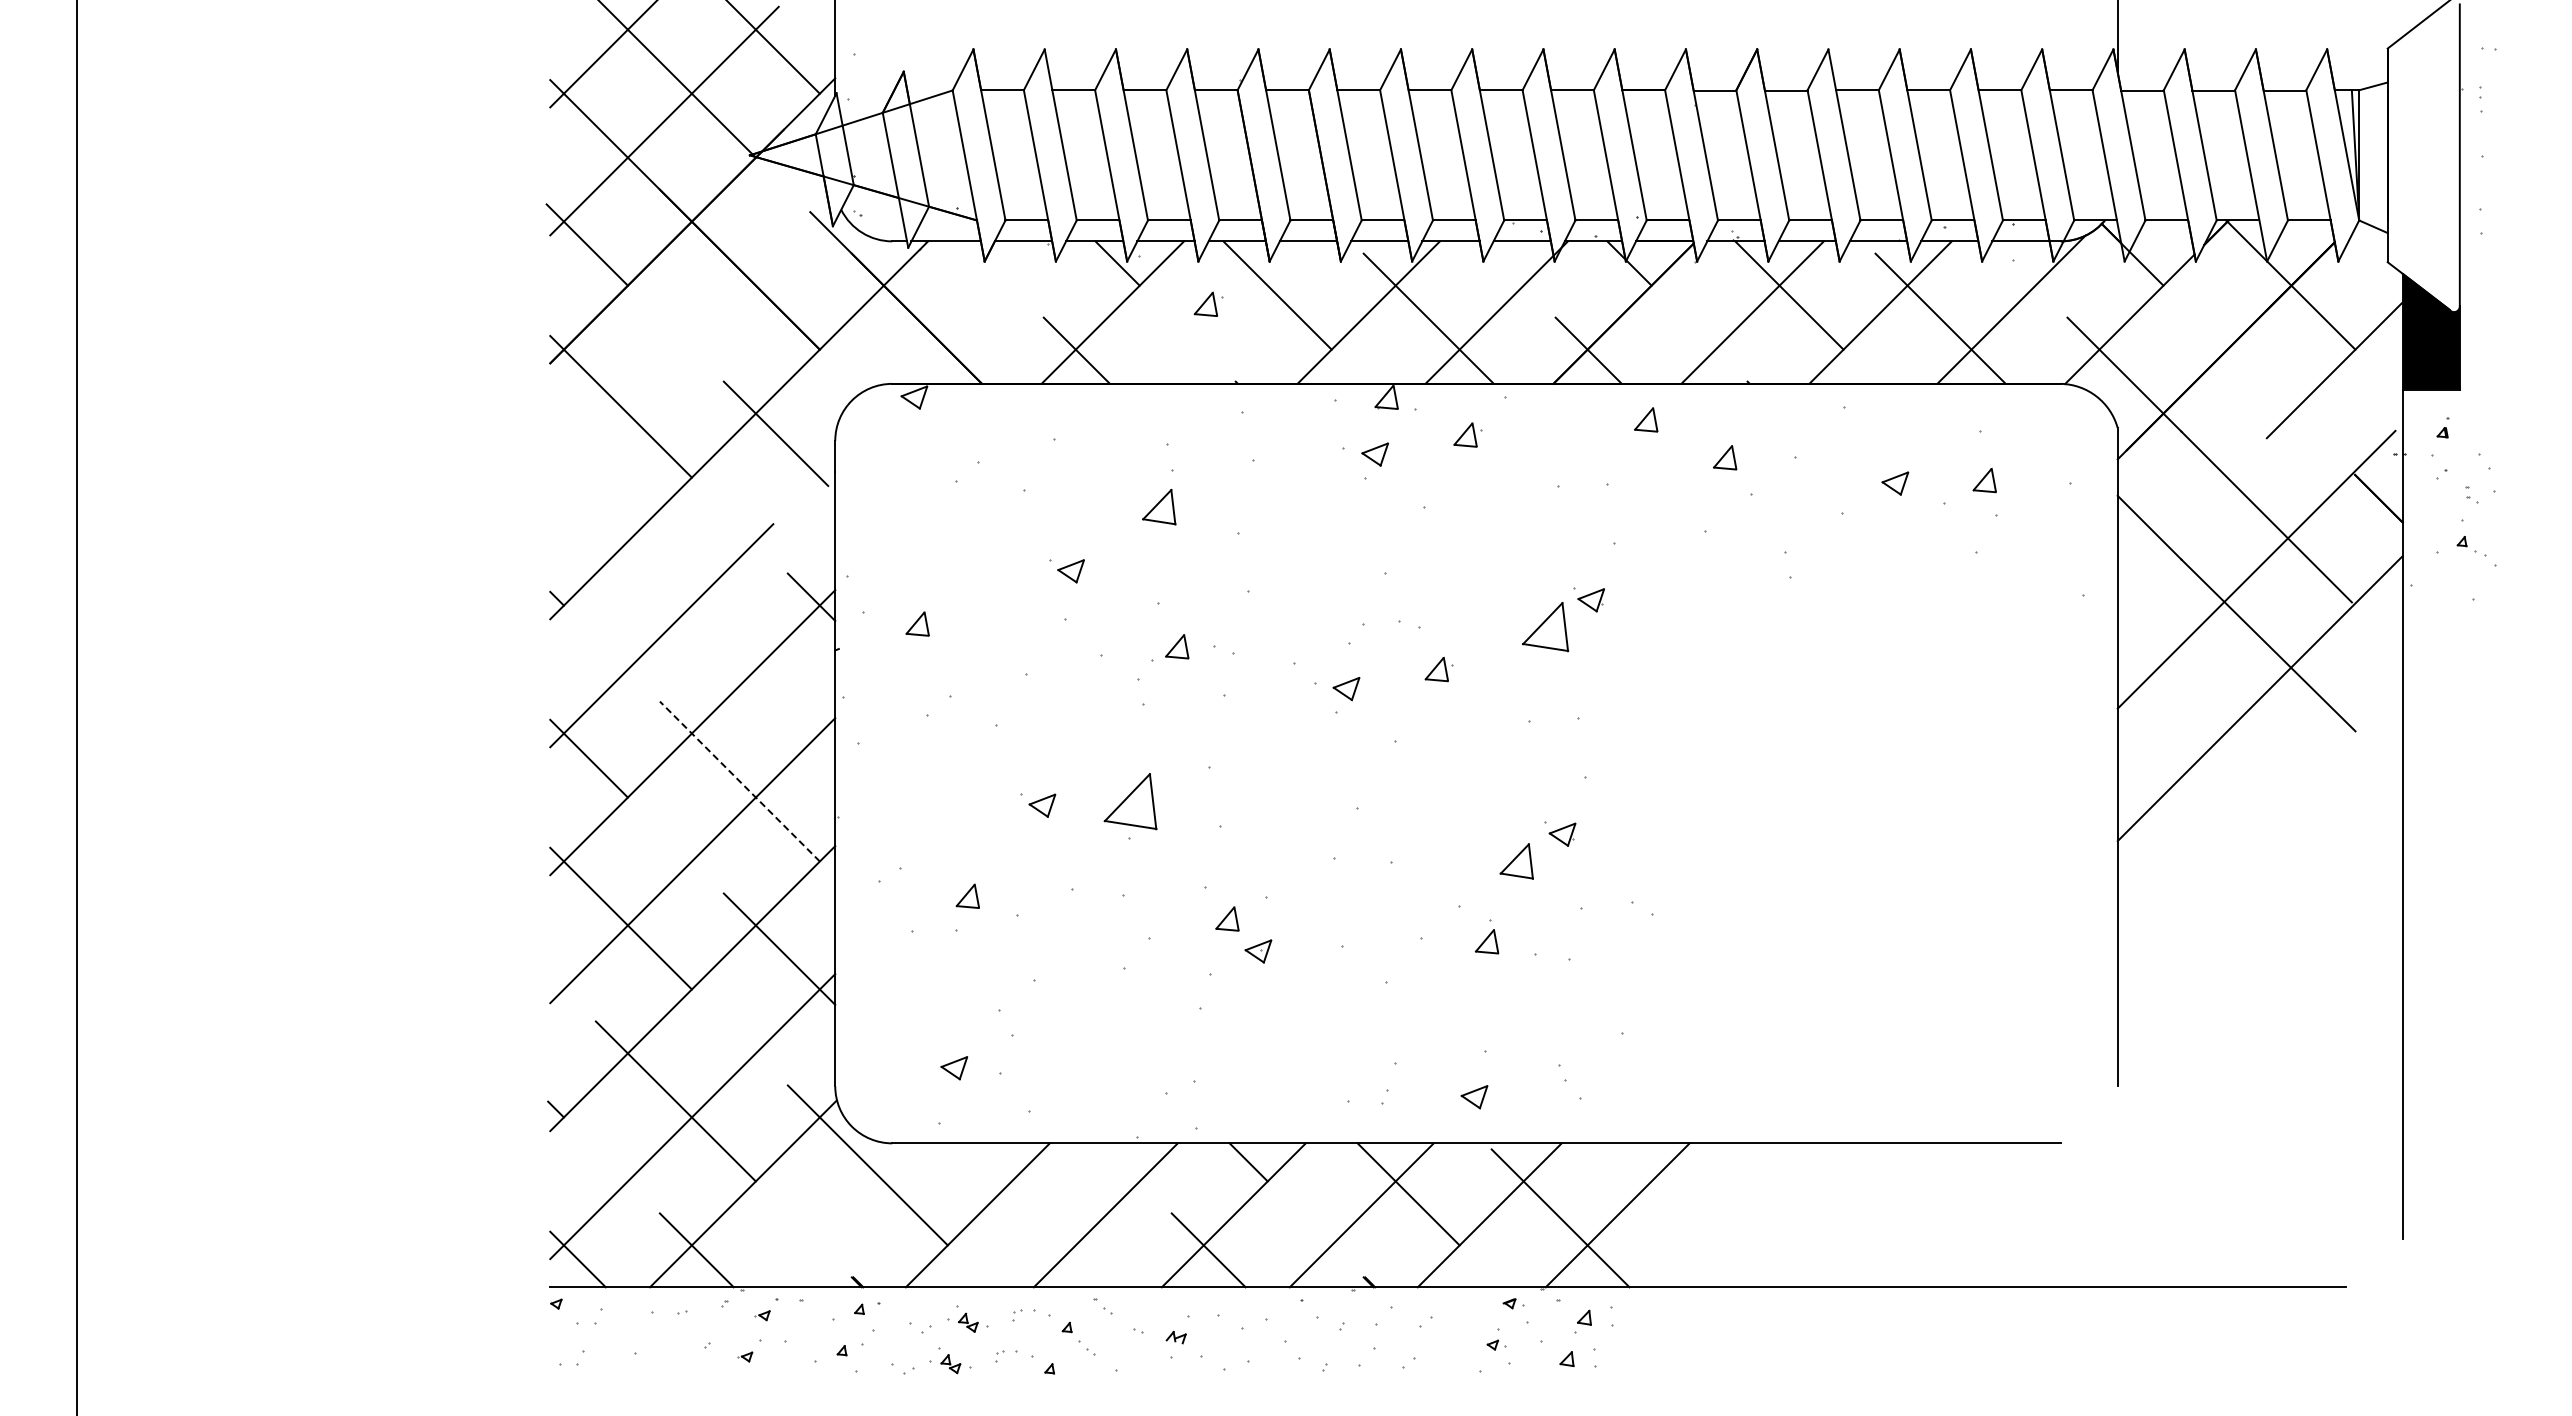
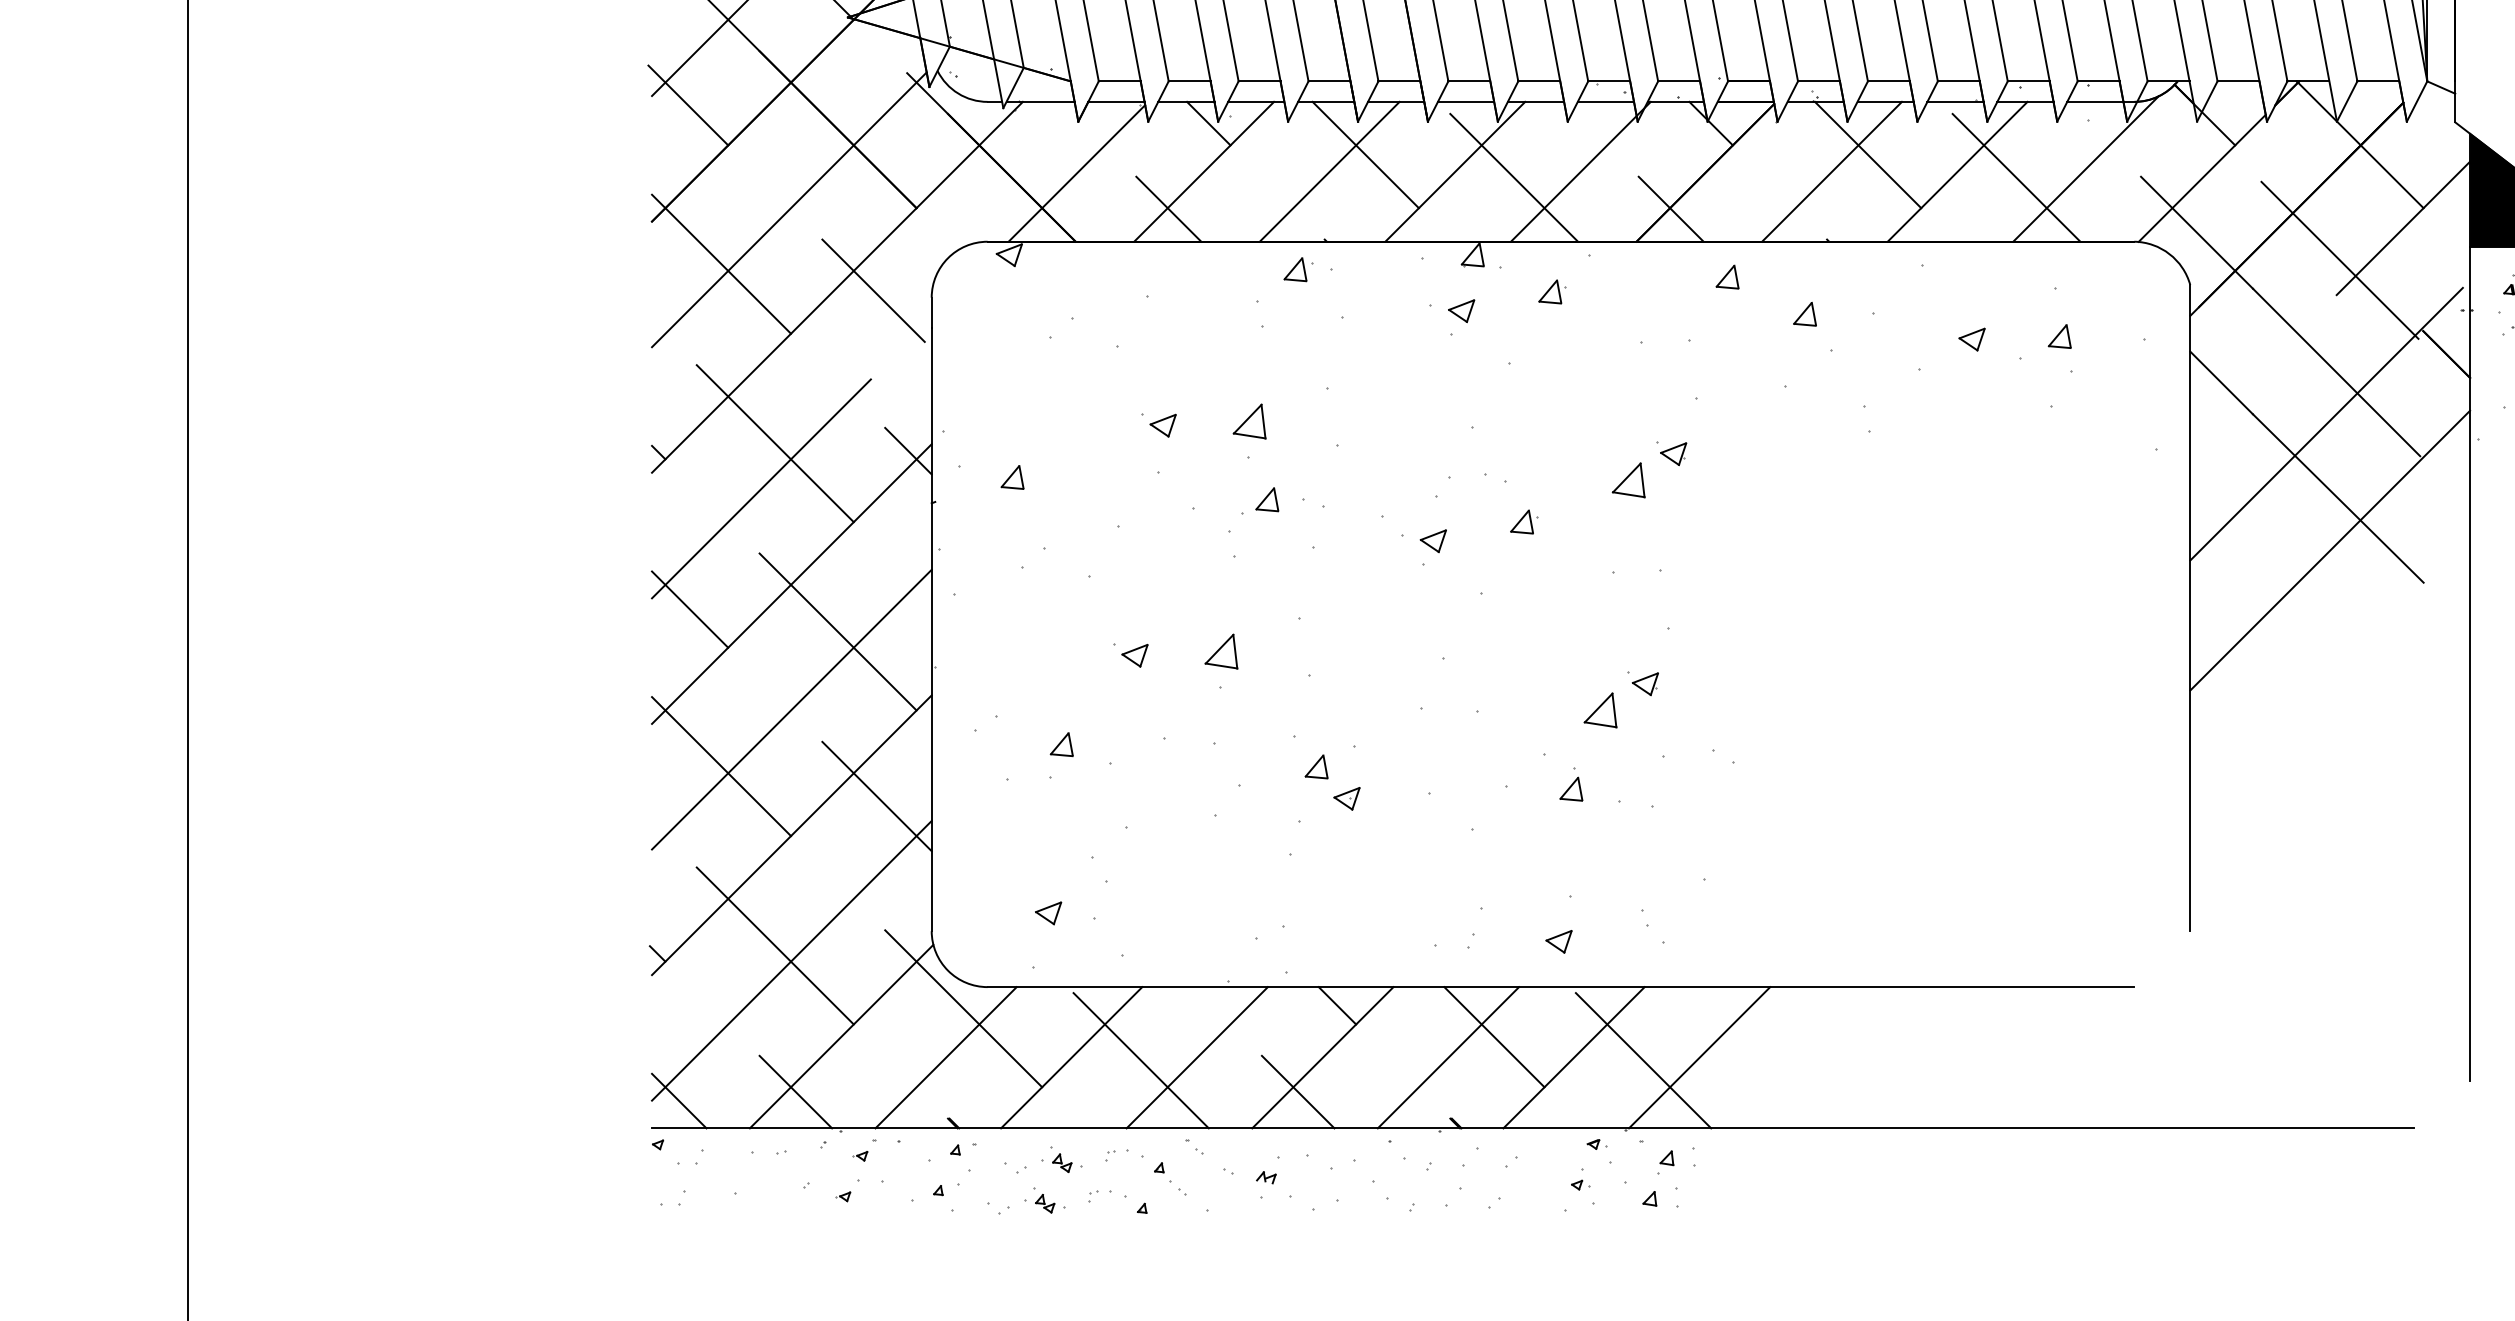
part: (1208, 303) -> (1298, 268), moved
line: (1240, 312) -> (1329, 171), added
line: (982, 313) -> (1076, 172), added
line: (690, 351) -> (789, 209), added
line: (2270, 402) -> (2340, 260), added
part: (1159, 506) -> (1249, 420), moved
line: (675, 589) -> (774, 443), added
part: (1545, 626) -> (1628, 479), size x0.71
line: (739, 781) -> (837, 631), dashed -> solid
part: (1130, 801) -> (1221, 651), size x0.62
line: (849, 1215) -> (945, 1057), added
line: (1048, 1218) -> (1140, 1060), added

